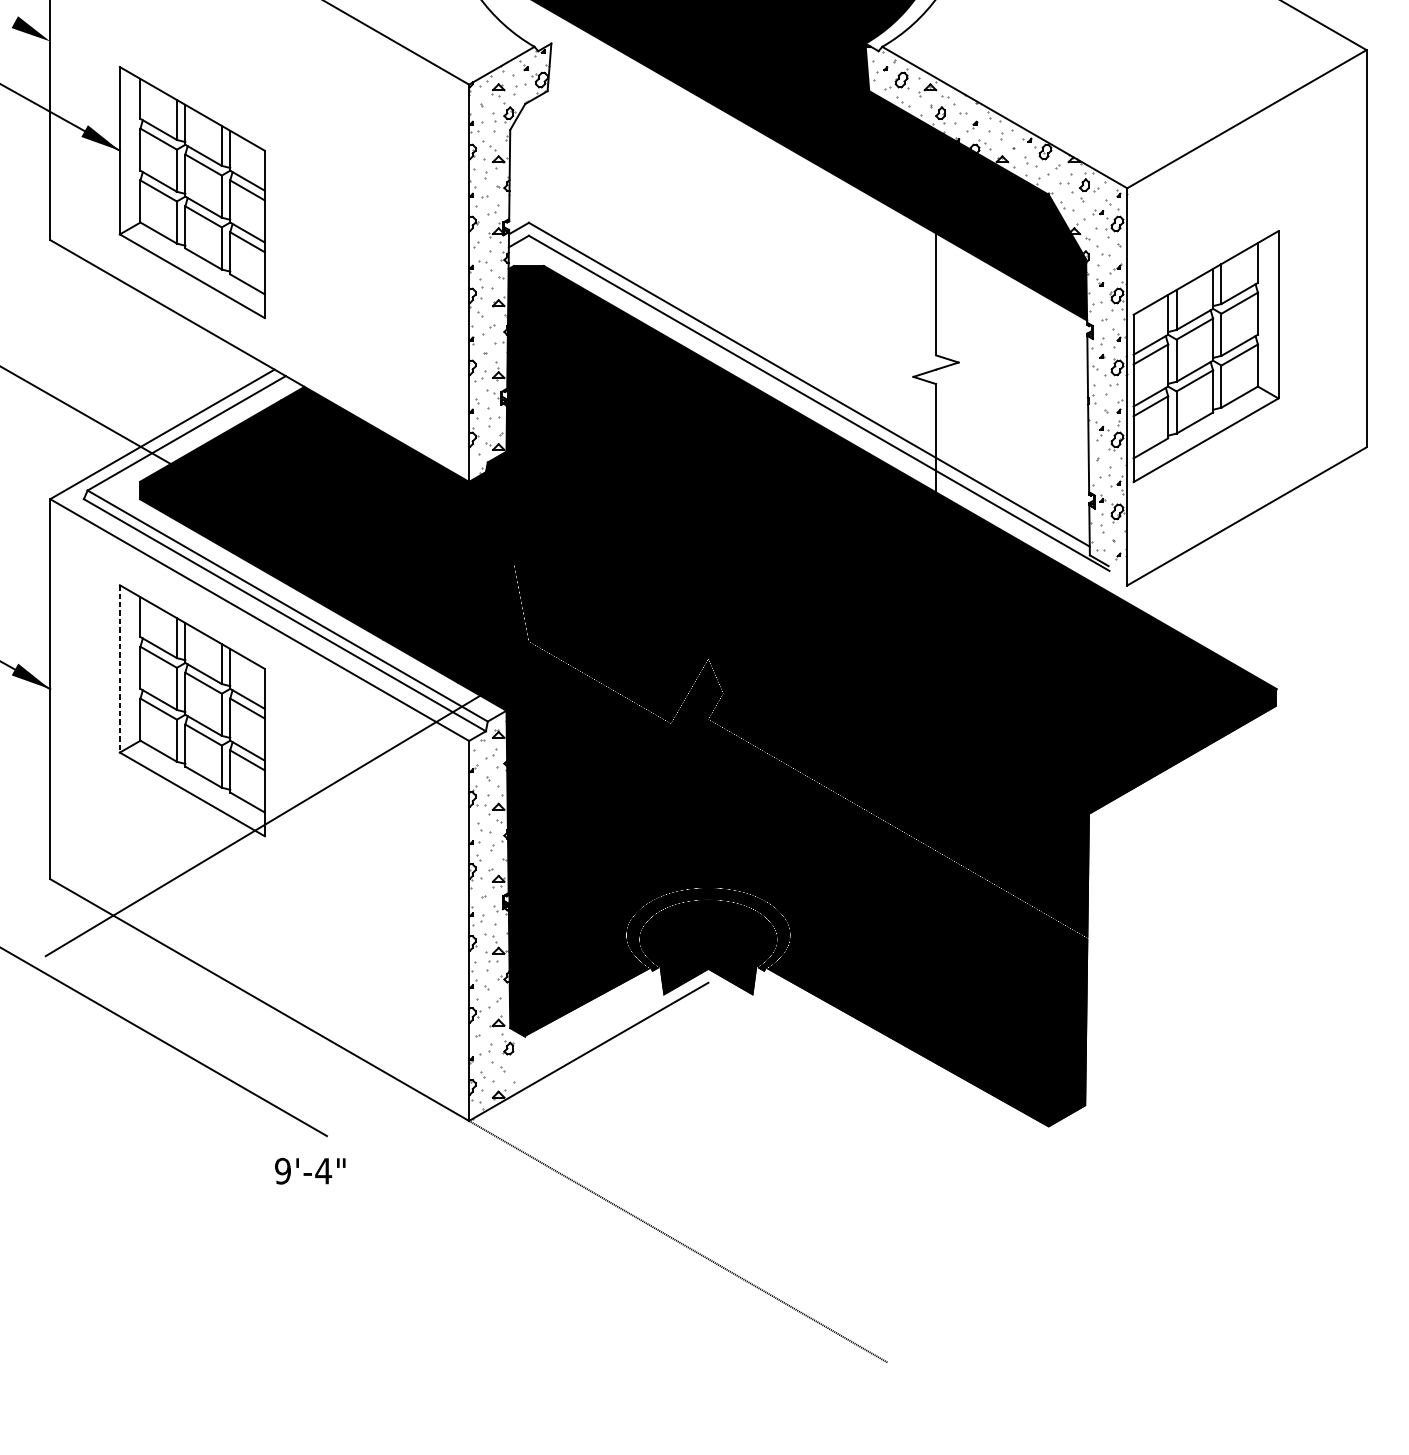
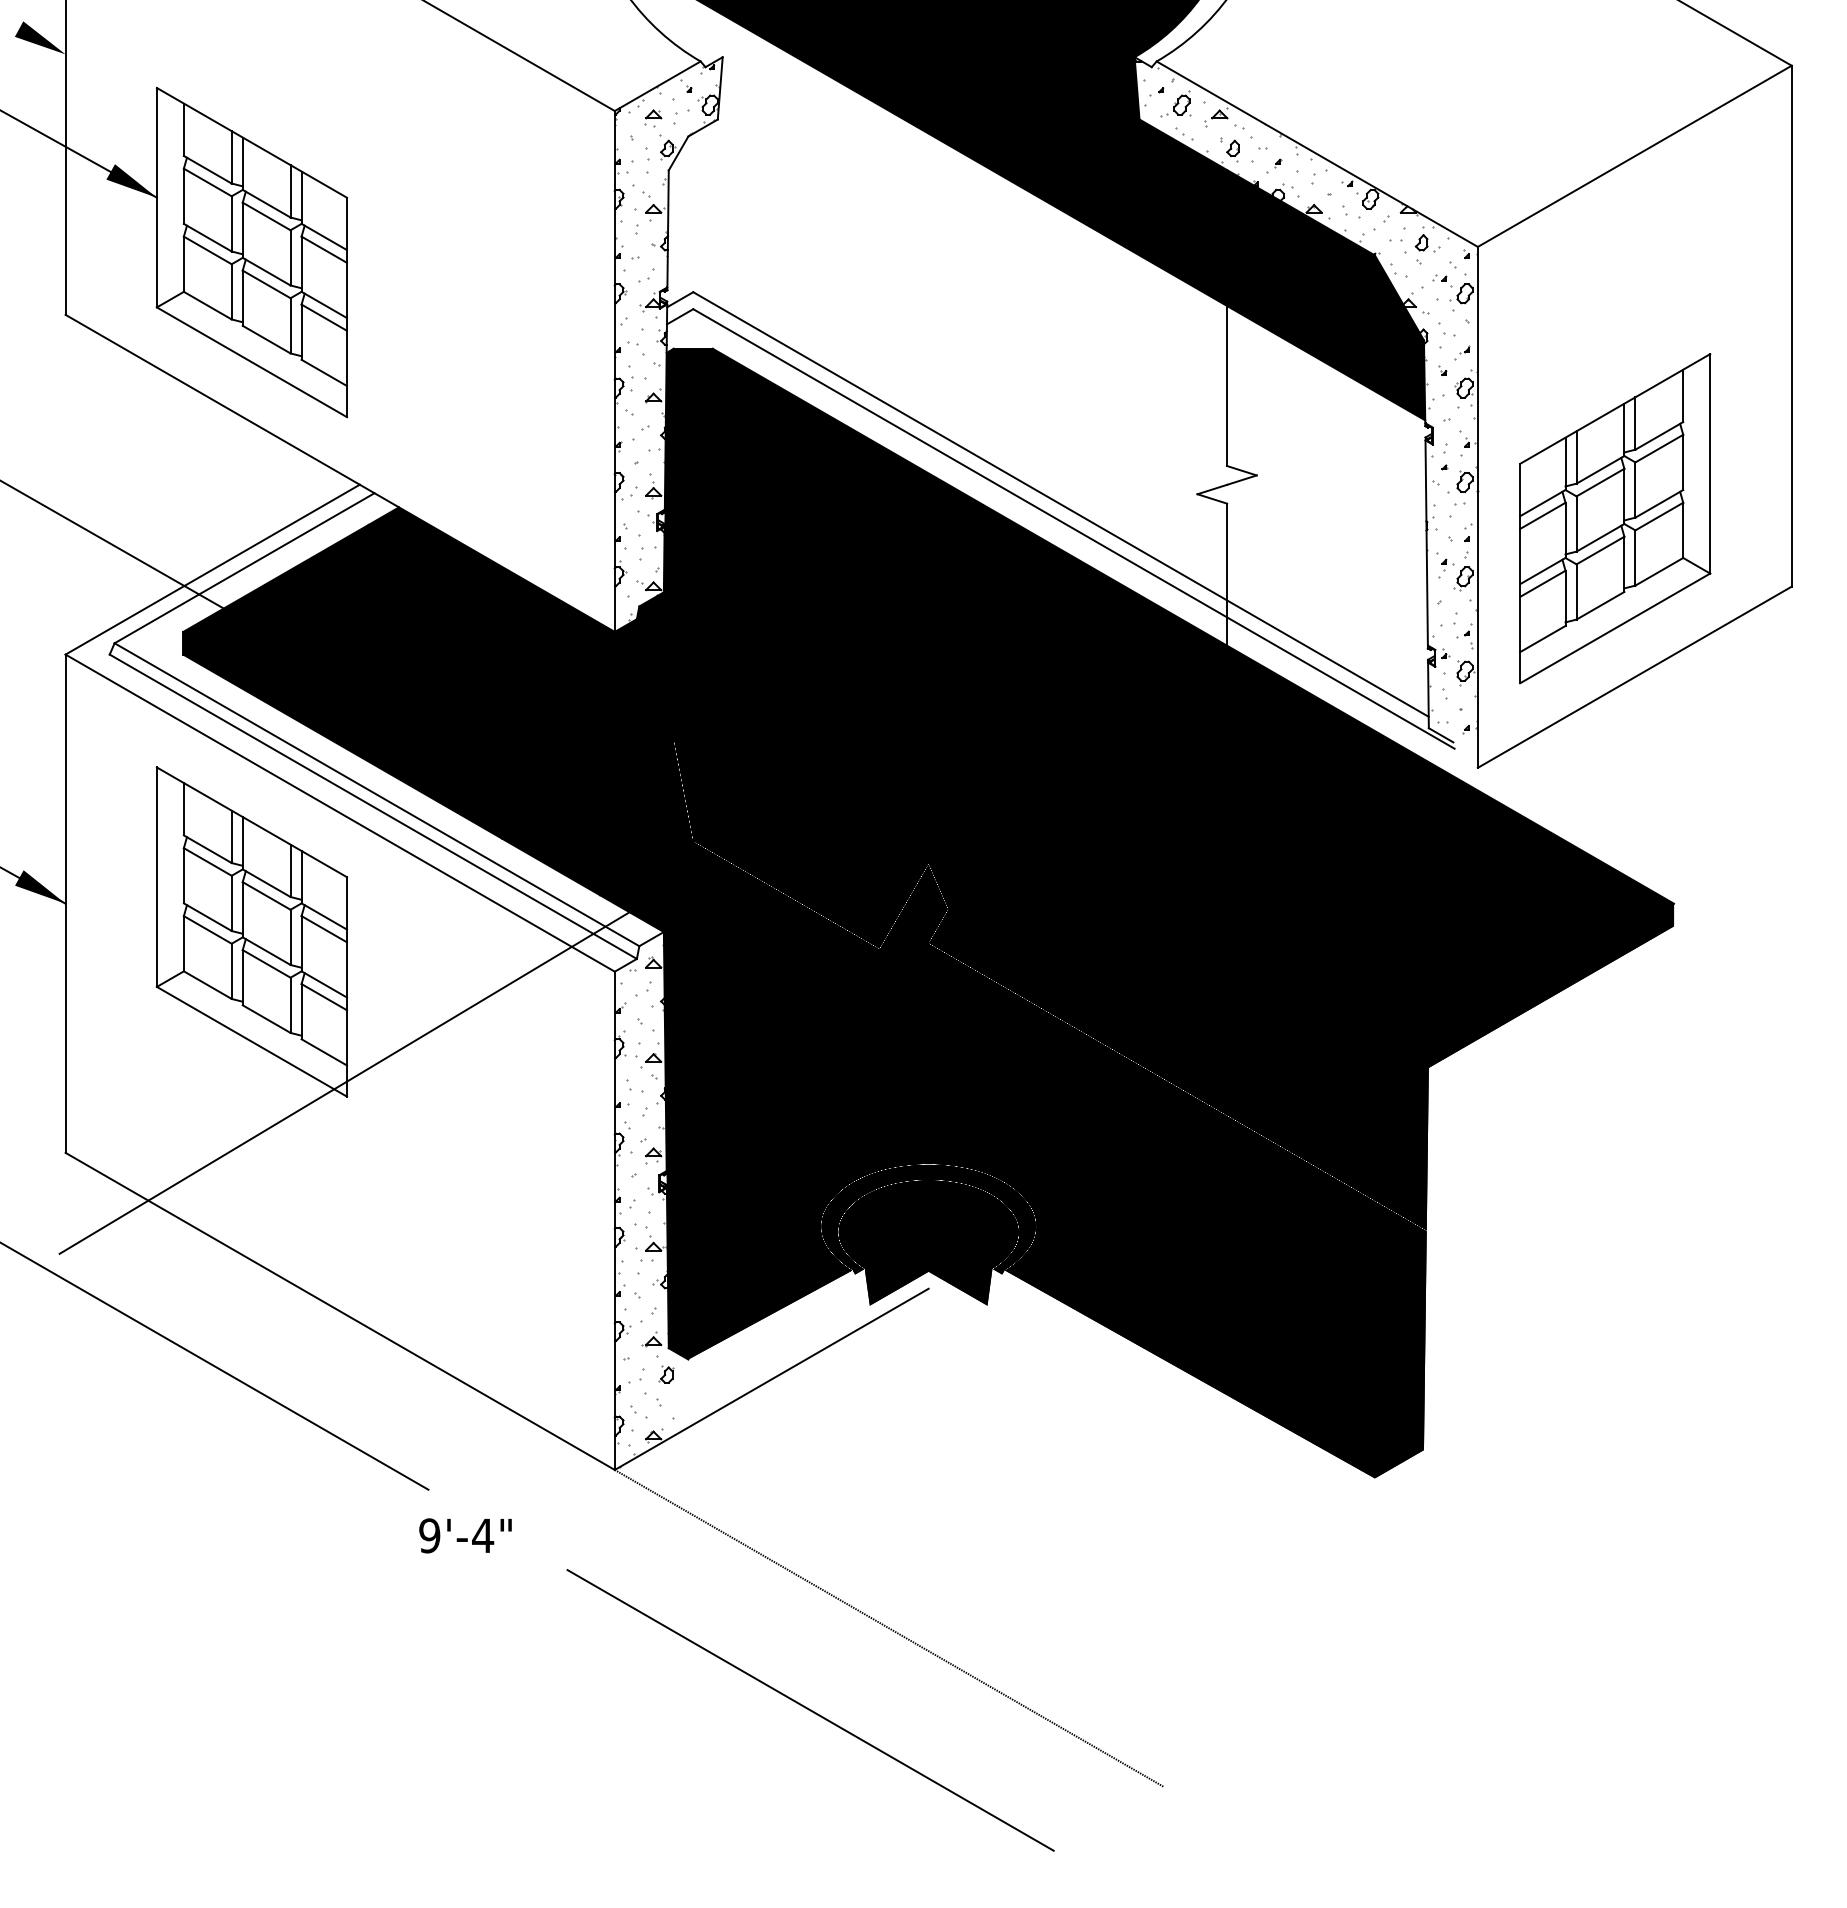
part: (1206, 356) -> (1615, 518), moved
line: (119, 669) -> (156, 877), dashed -> solid
text: (310, 1170) -> (465, 1535), moved
line: (618, 1304) -> (810, 1710), added

